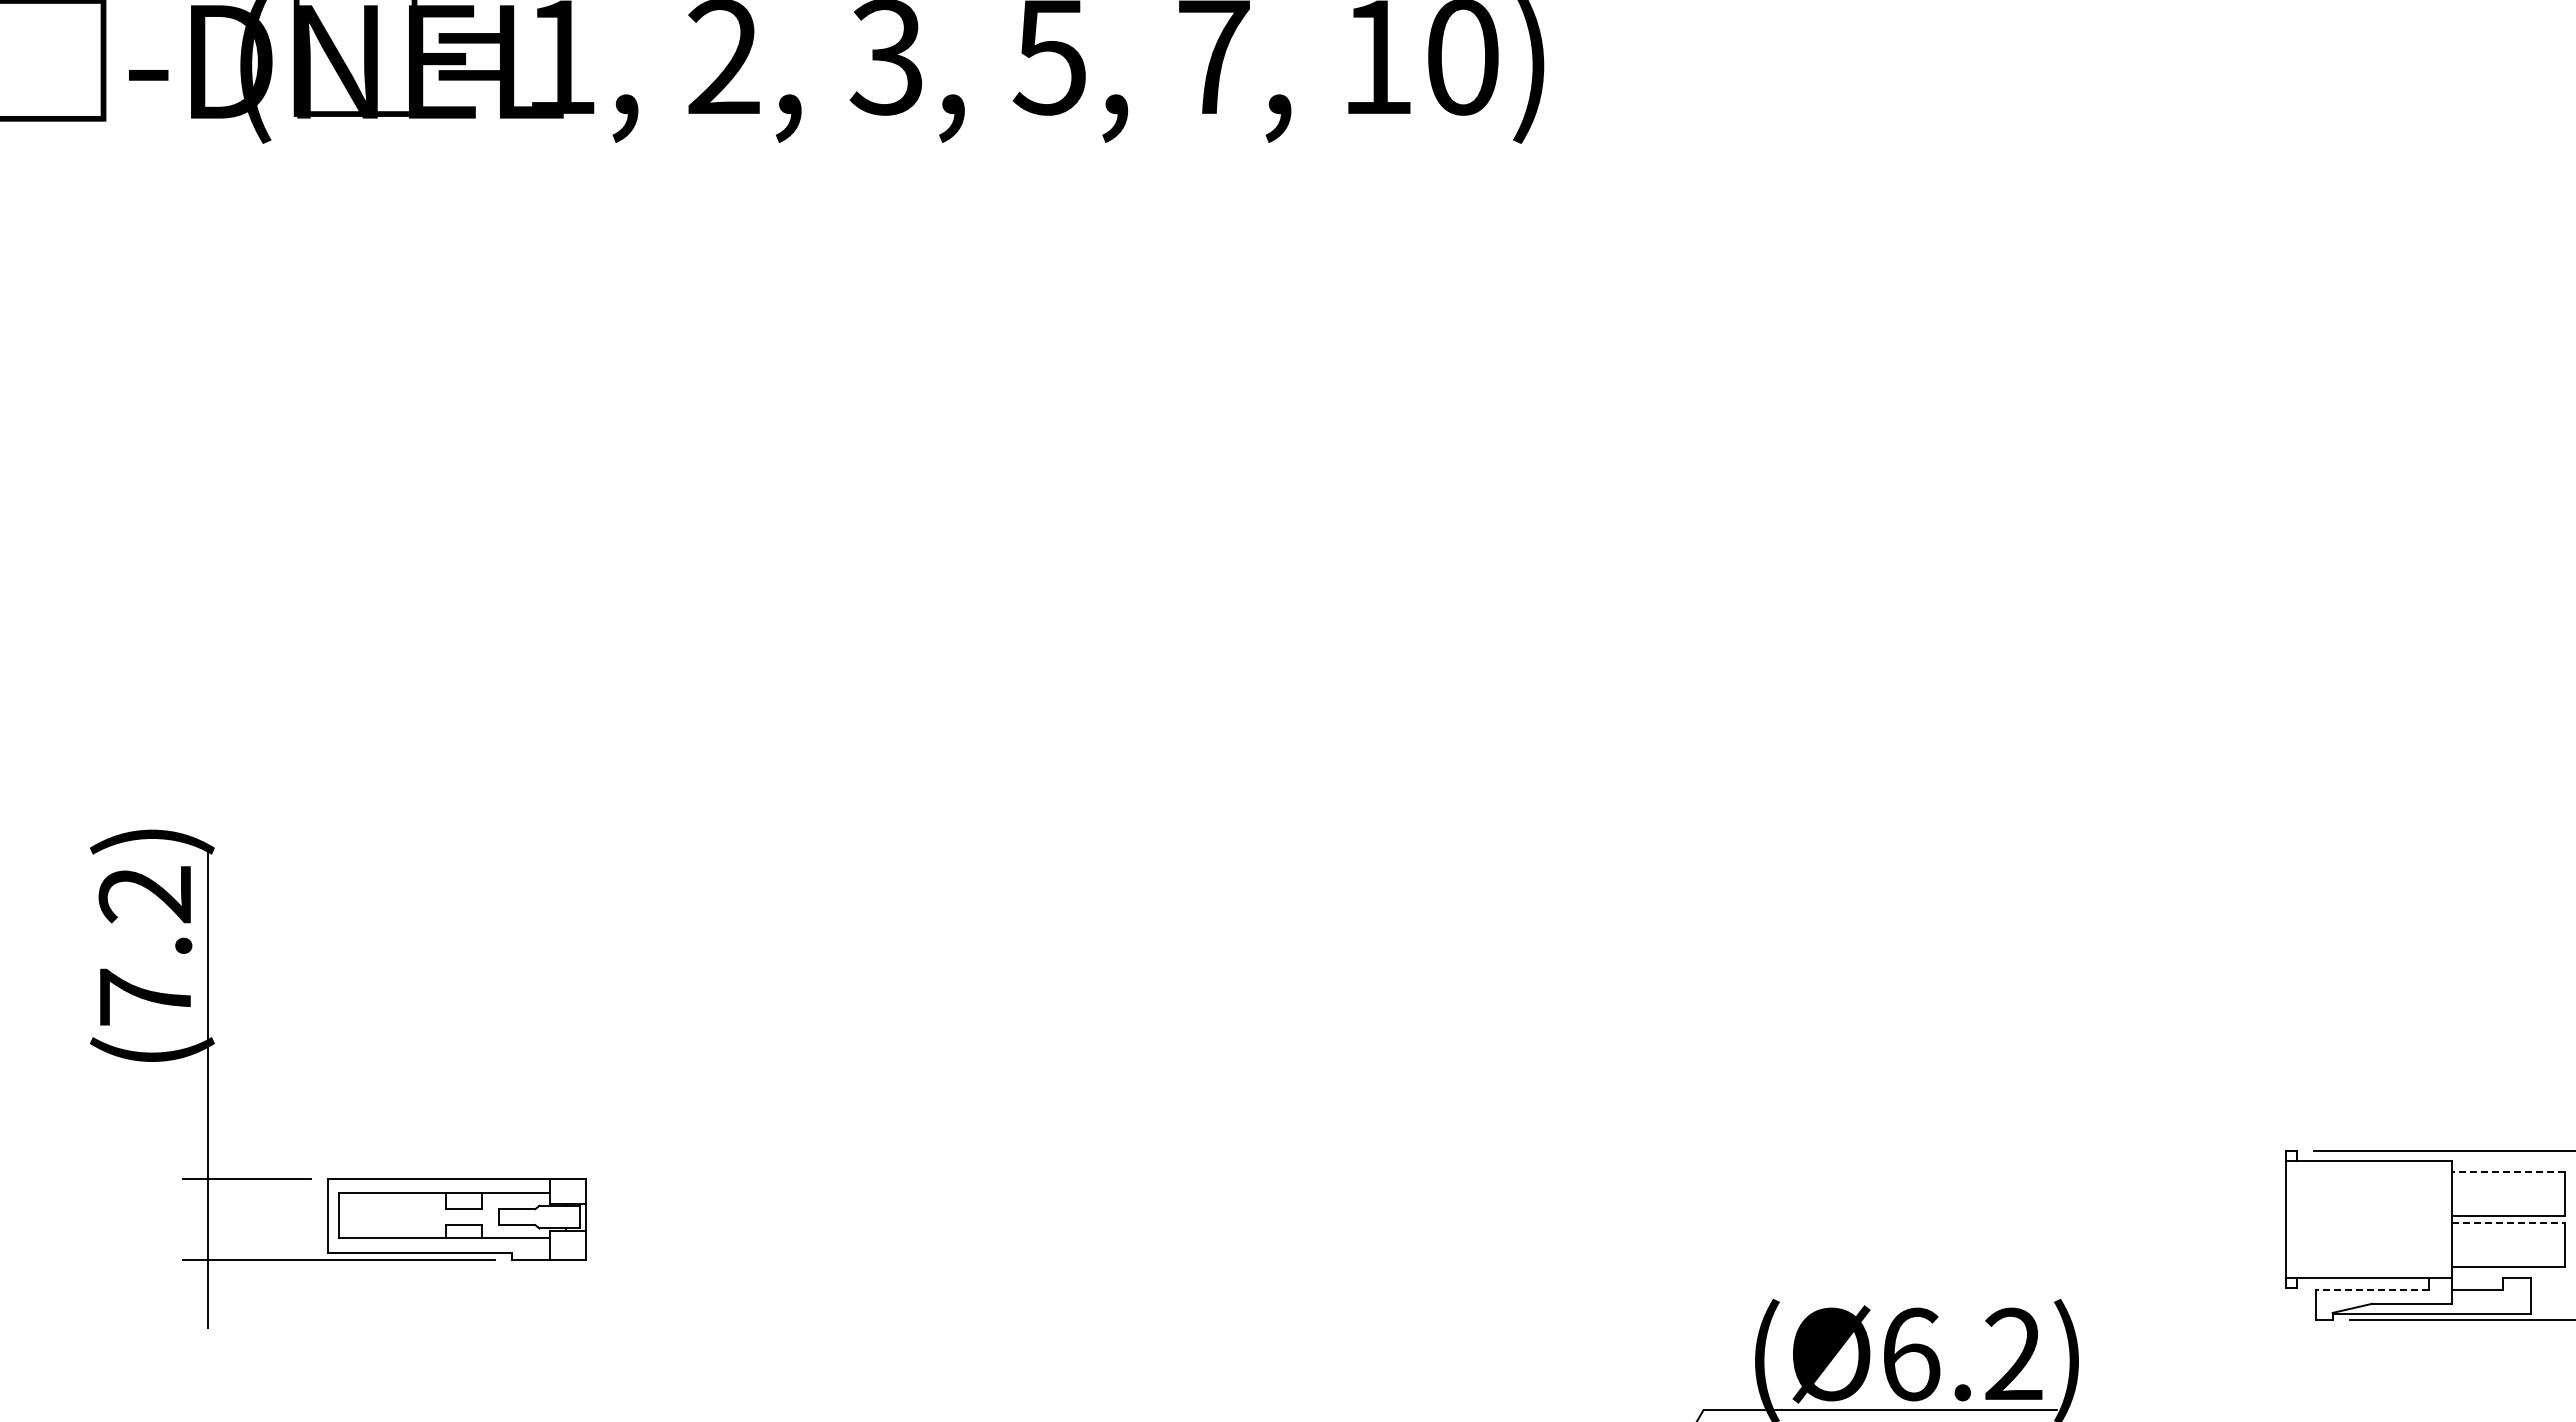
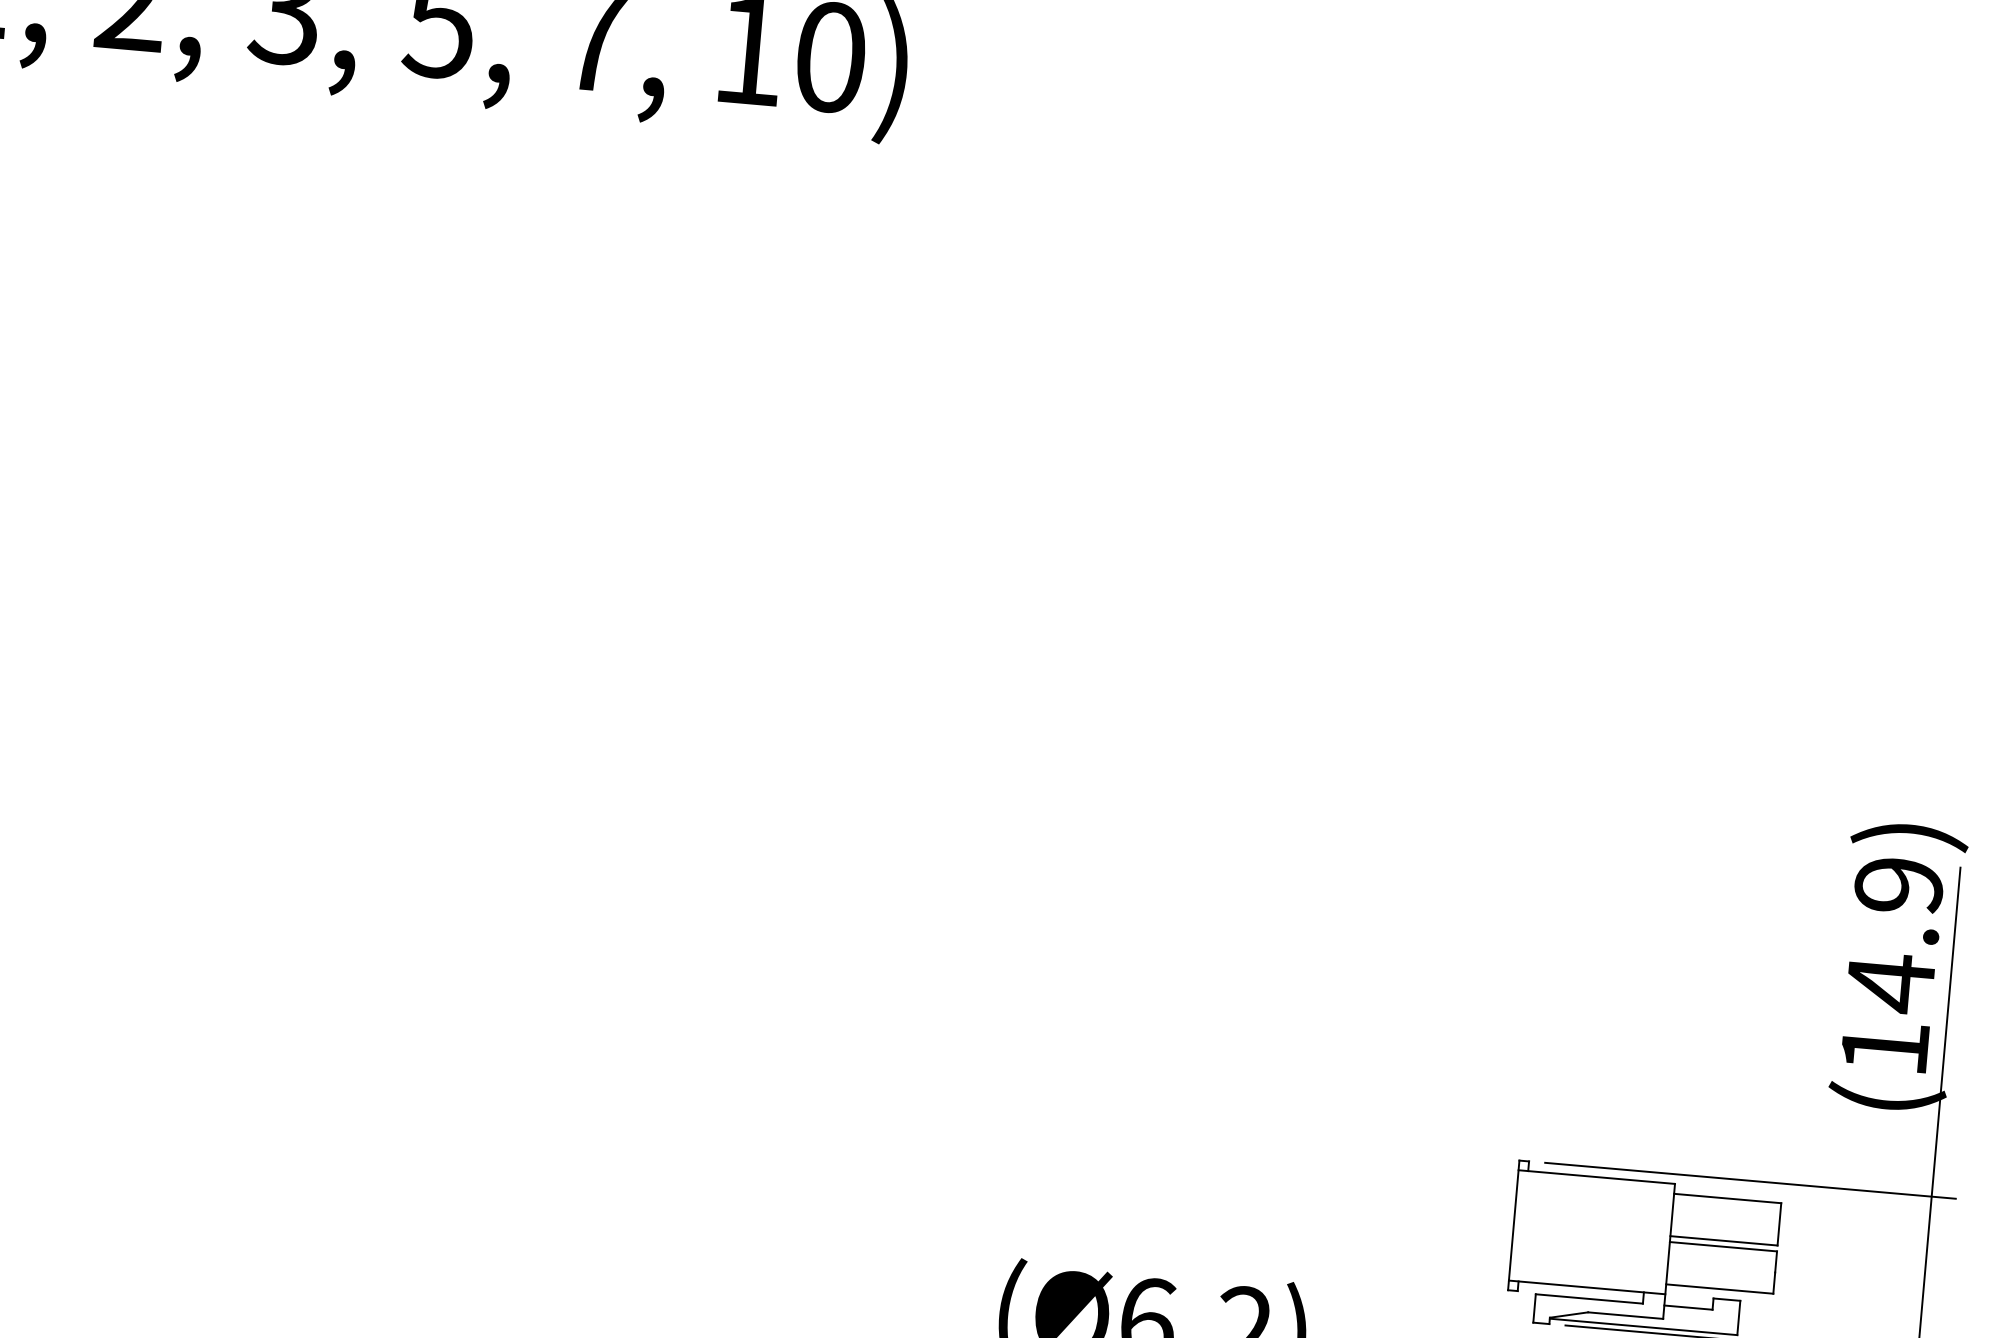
line: (2508, 1171) -> (1727, 1198), dashed -> solid
line: (2508, 1222) -> (1723, 1246), dashed -> solid
line: (2372, 1289) -> (1589, 1298), dashed -> solid

